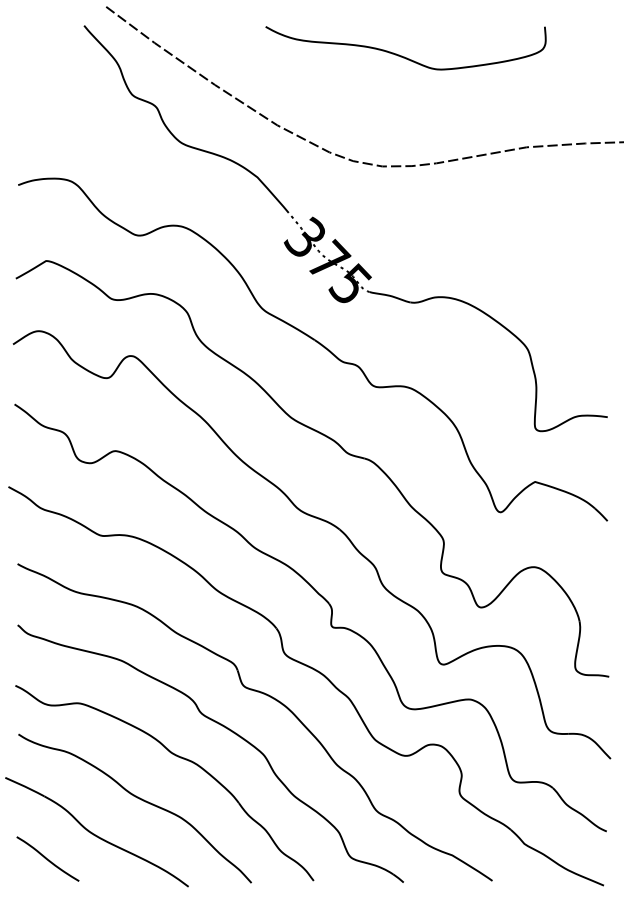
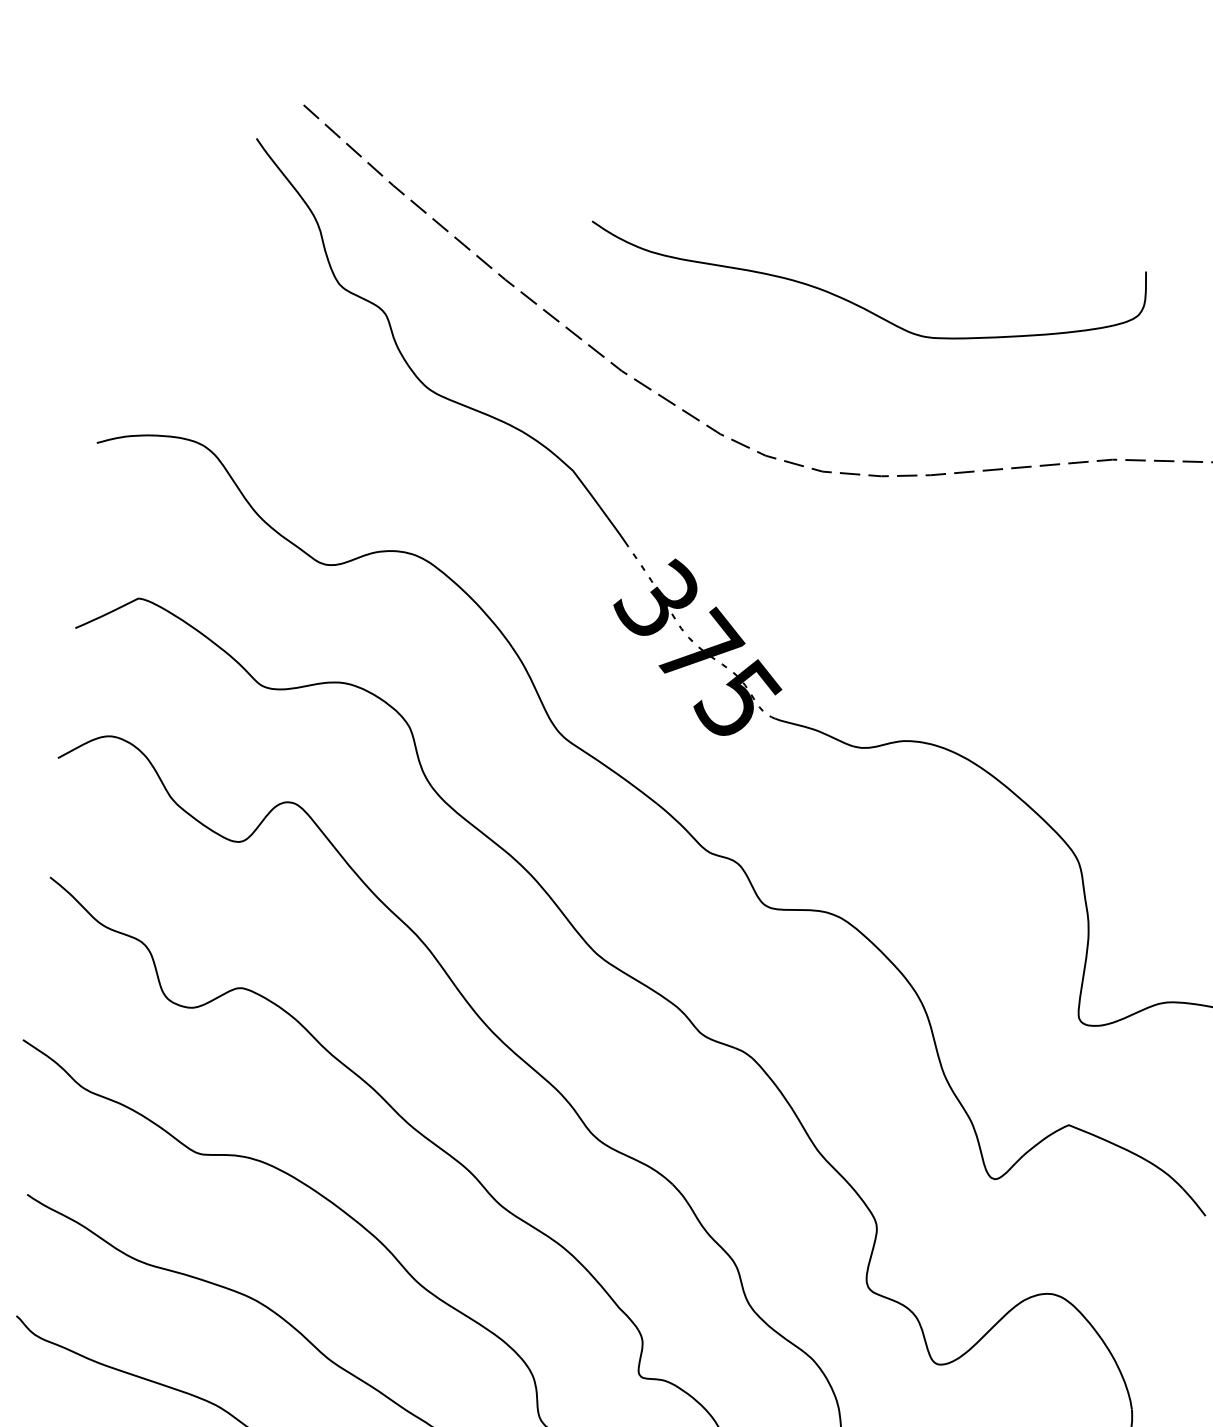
curve: (401, 55) -> (856, 302), moved

